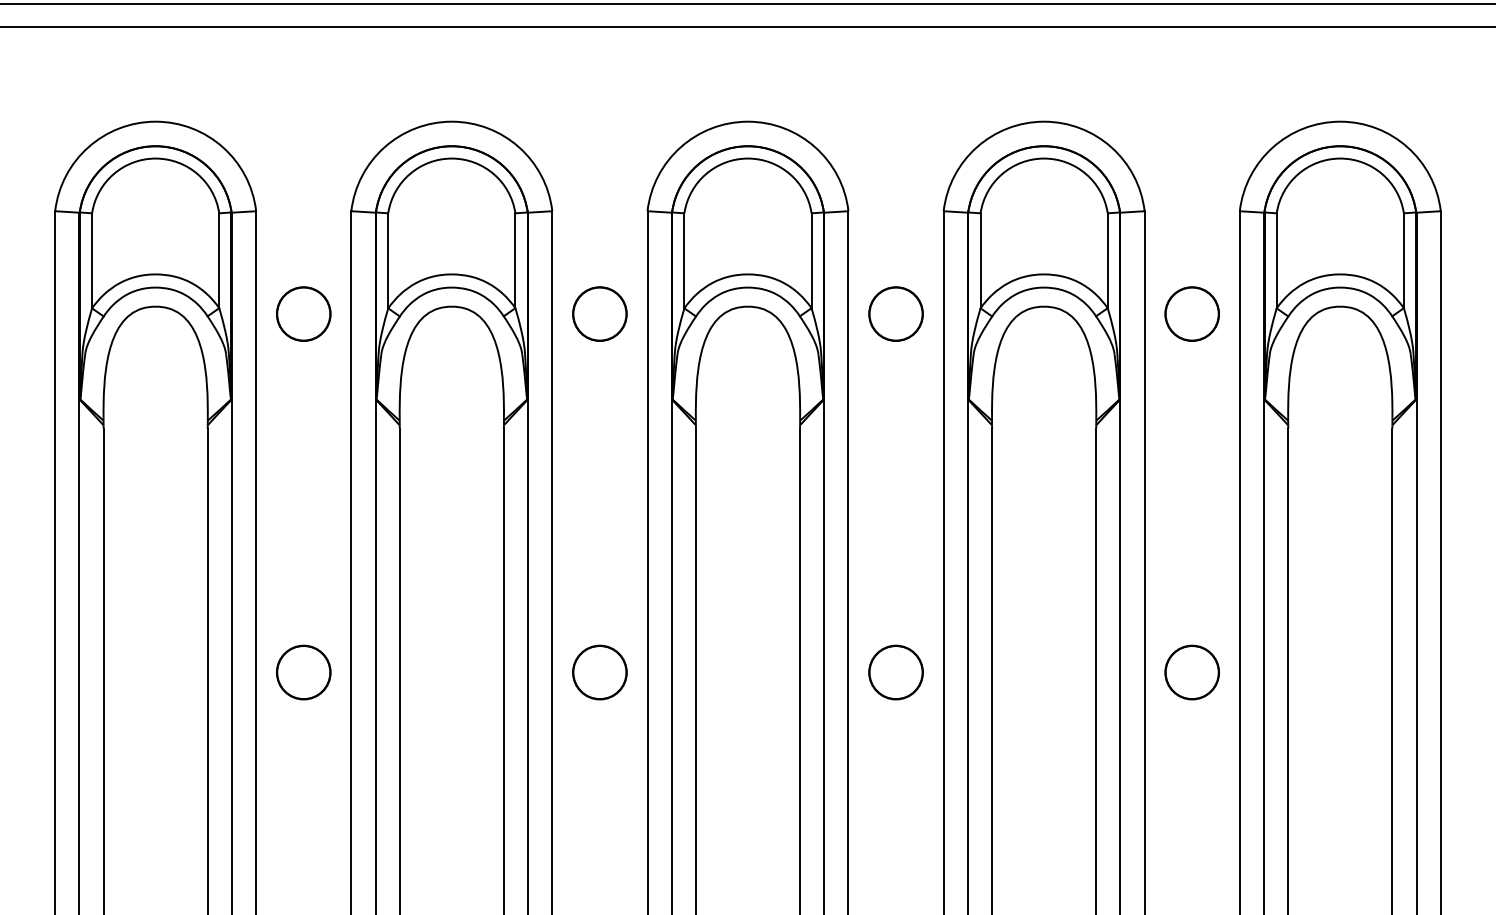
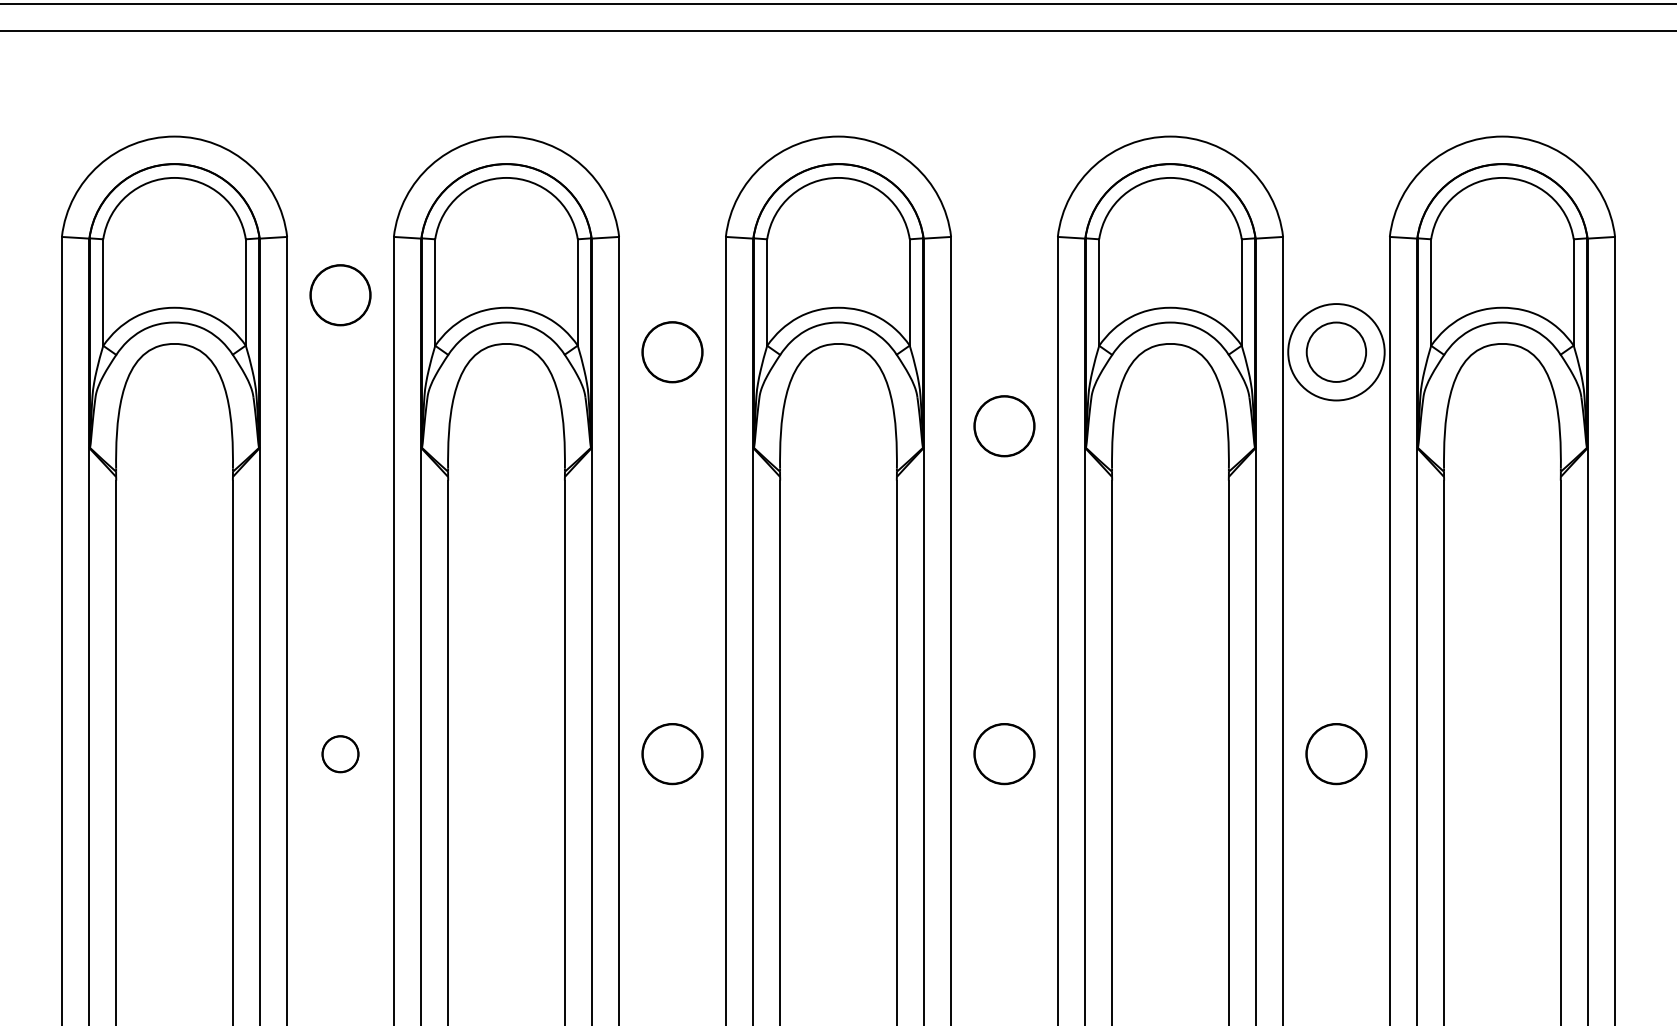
circle: (303, 314) -> (340, 295), moved
circle: (896, 314) -> (1004, 426), moved
circle: (1192, 314) -> (1336, 352), size x1.6
circle: (303, 672) -> (340, 754), size x0.6

